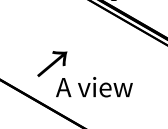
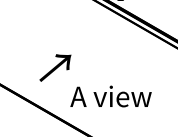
text: (93, 87) -> (110, 96), moved

